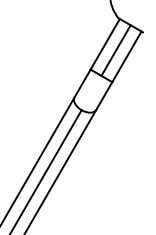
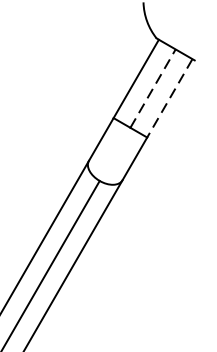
line: (116, 50) -> (153, 88), solid -> dashed
line: (126, 57) -> (169, 99), solid -> dashed

